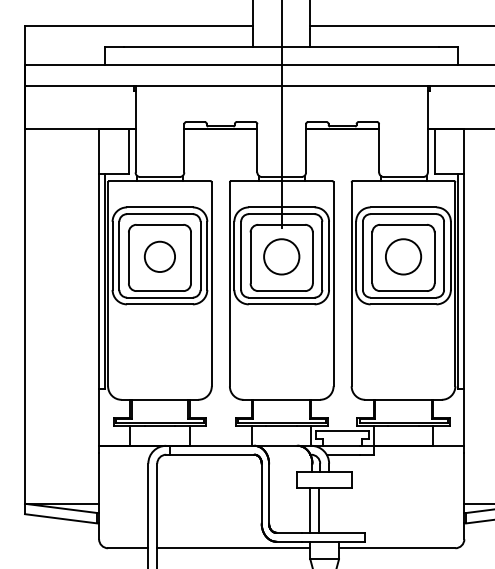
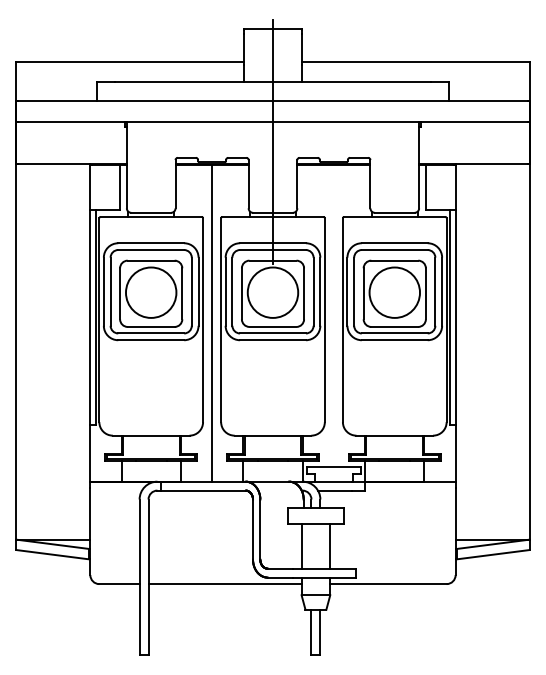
circle: (159, 256) -> (150, 292), size x1.67
circle: (281, 256) -> (272, 292), size x1.43
circle: (403, 256) -> (394, 292), size x1.43
line: (221, 286) -> (212, 322), added
line: (319, 509) -> (330, 545), moved

